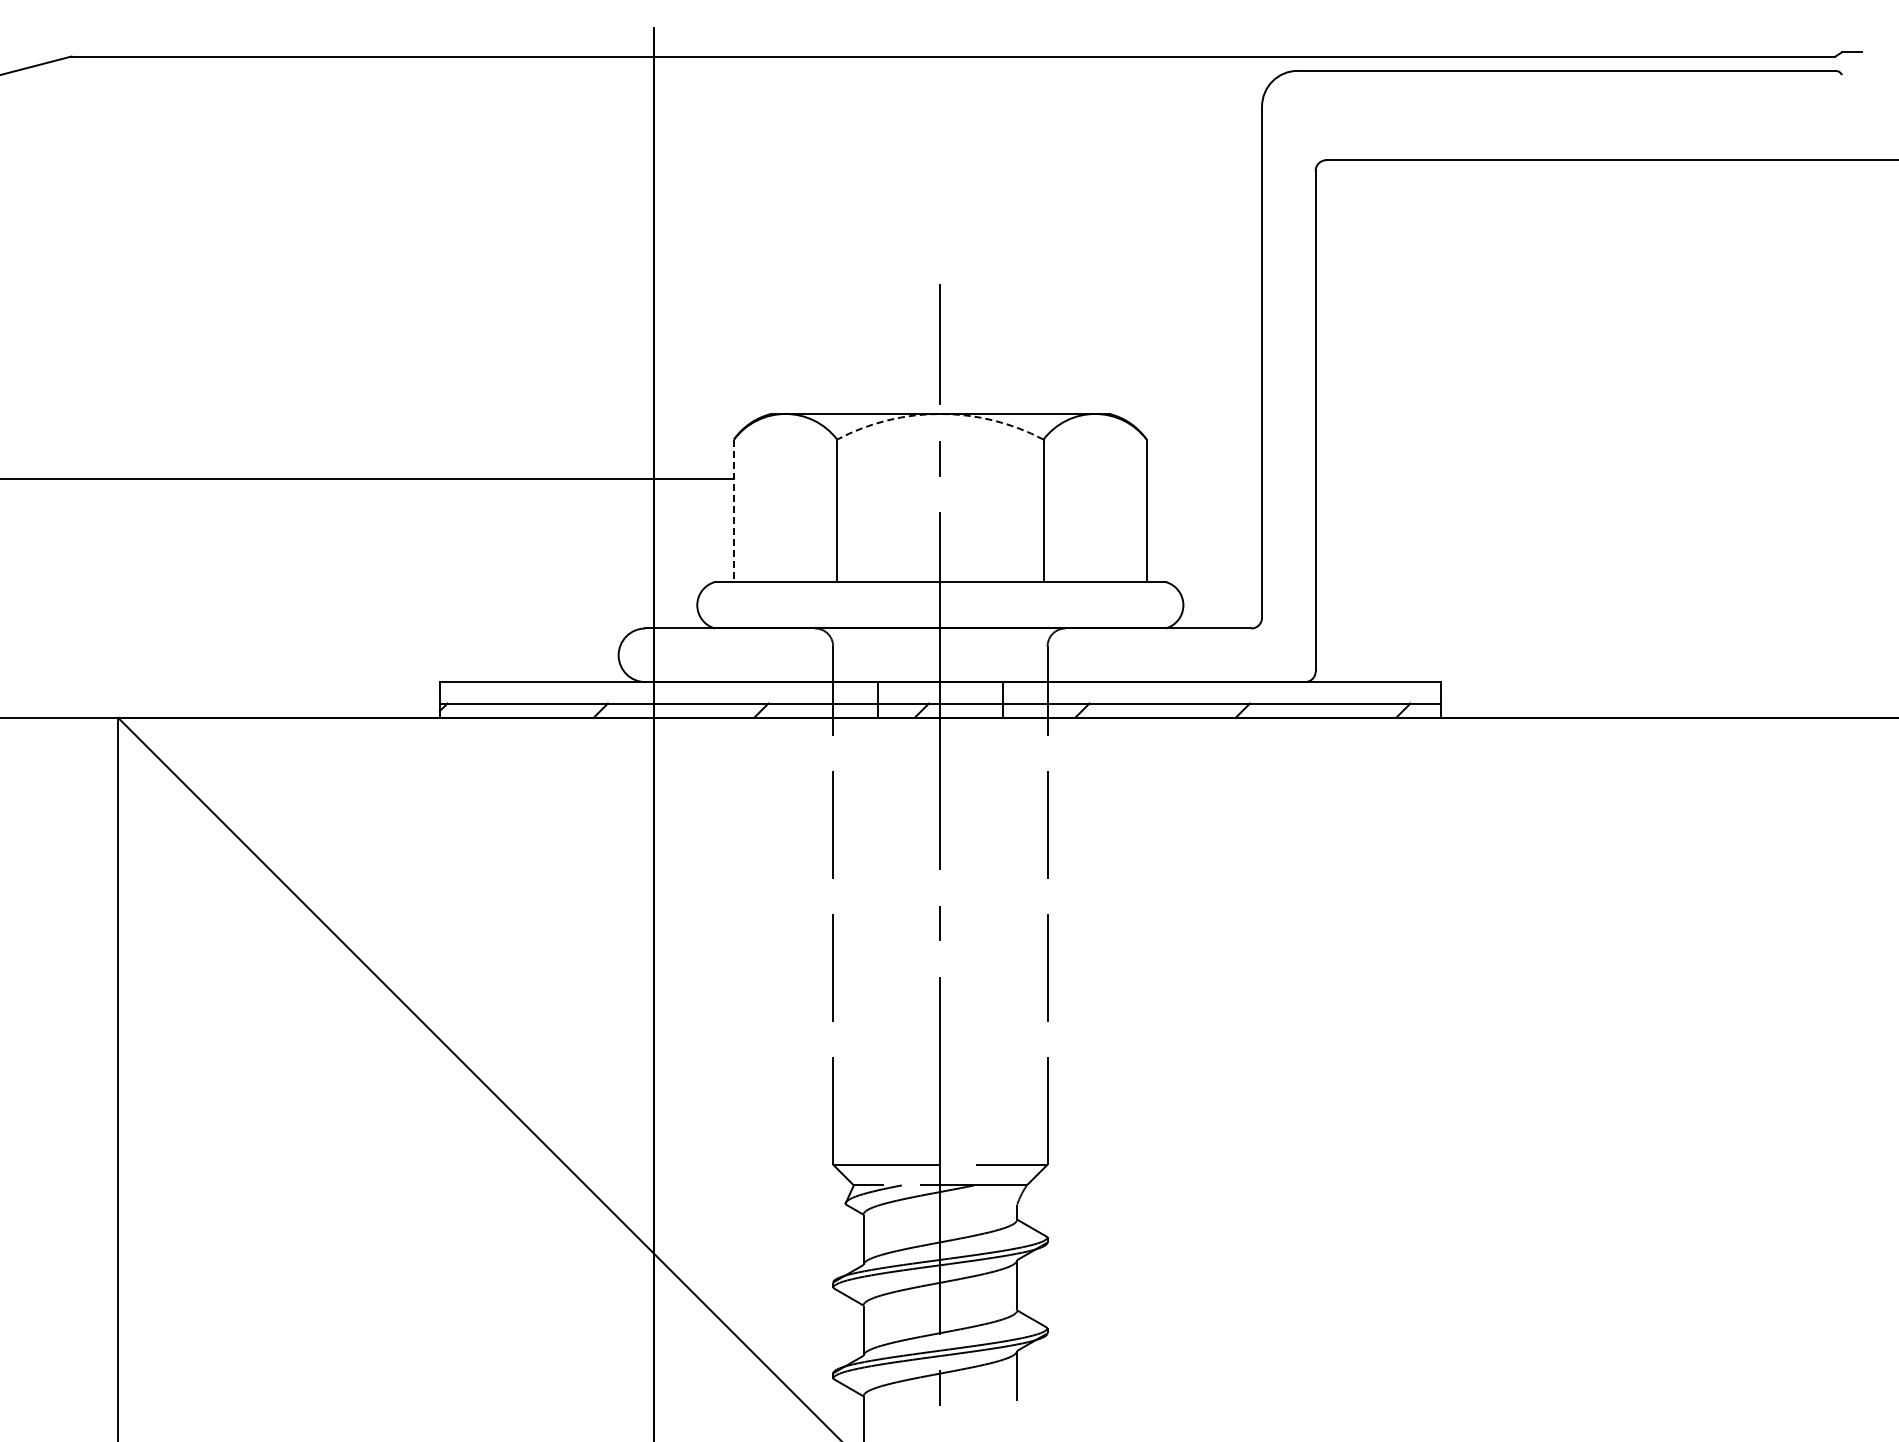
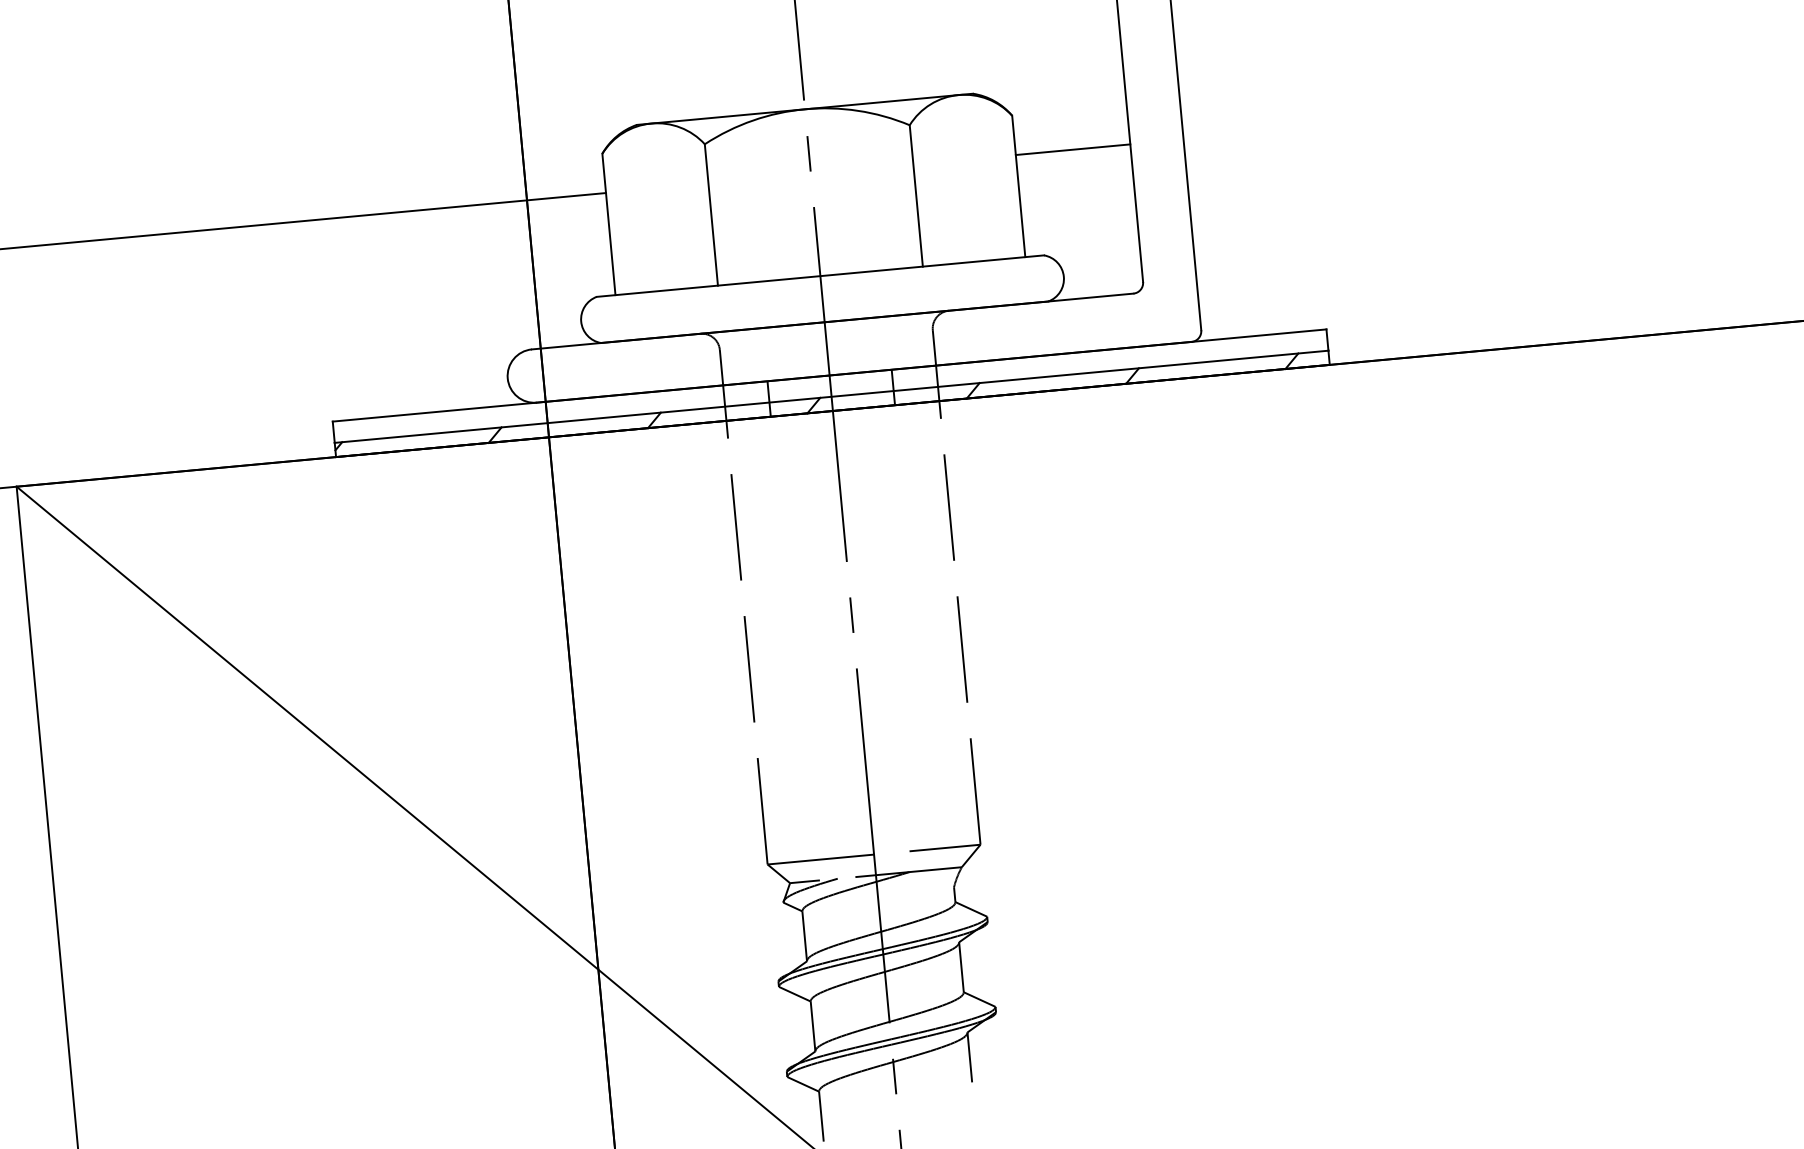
arc: (940, 413) -> (805, 108), dashed -> solid
line: (1204, 479) -> (1073, 150), added
line: (733, 511) -> (608, 225), dashed -> solid

